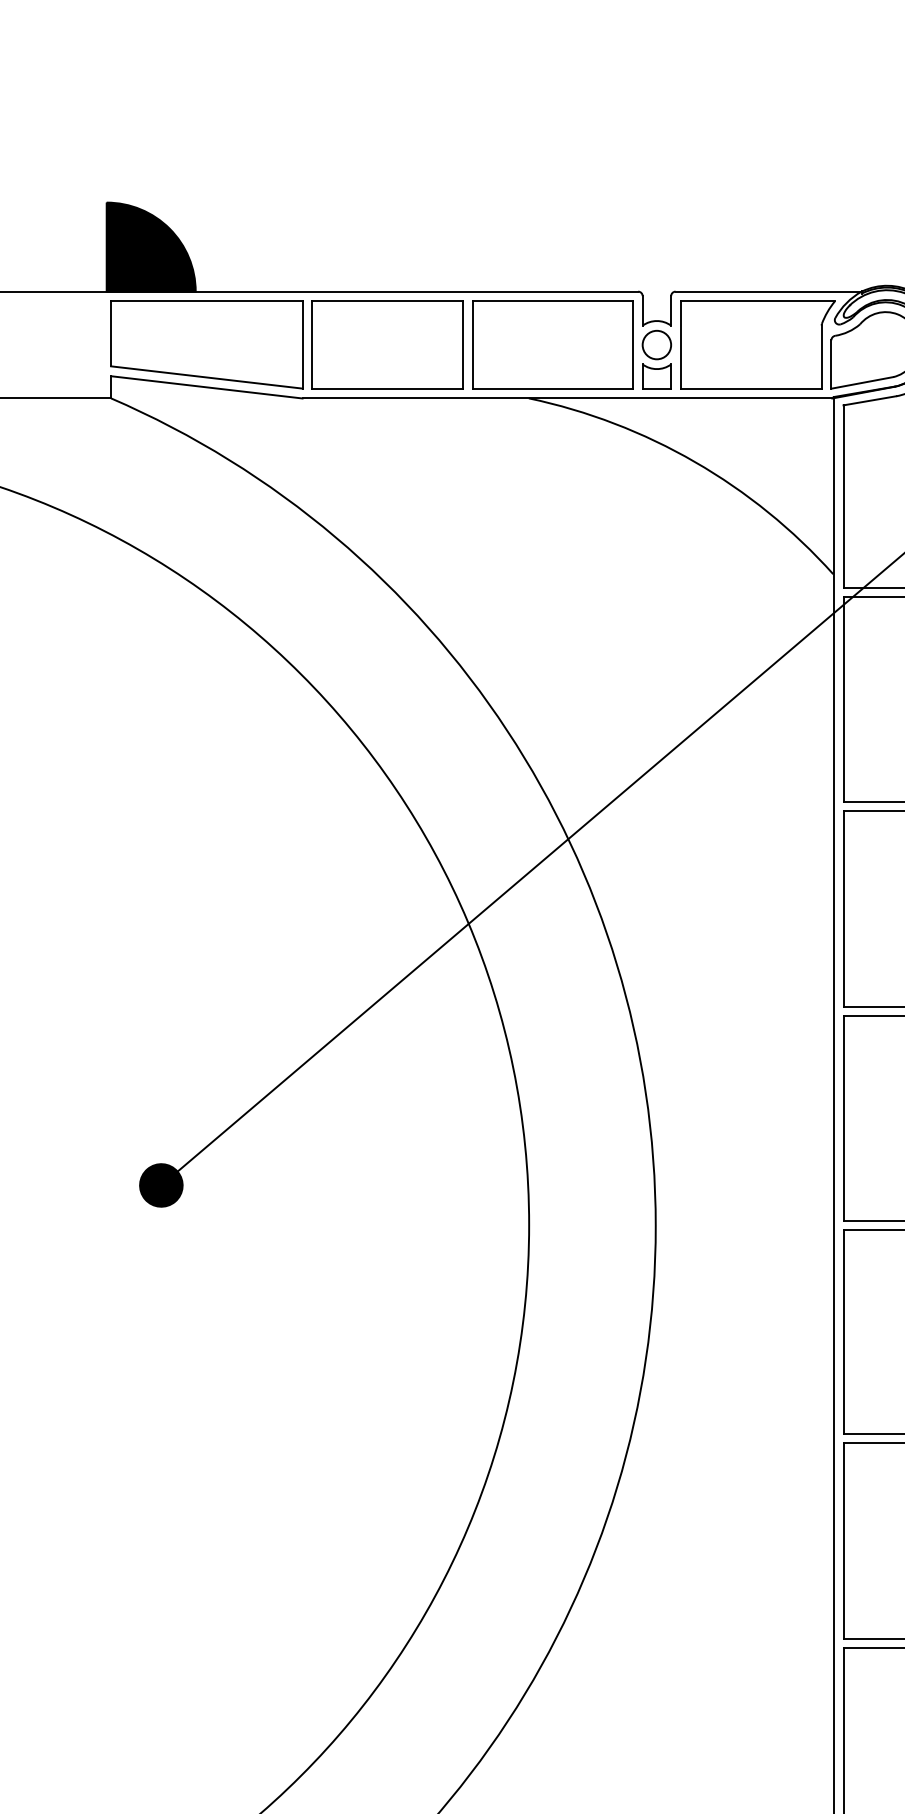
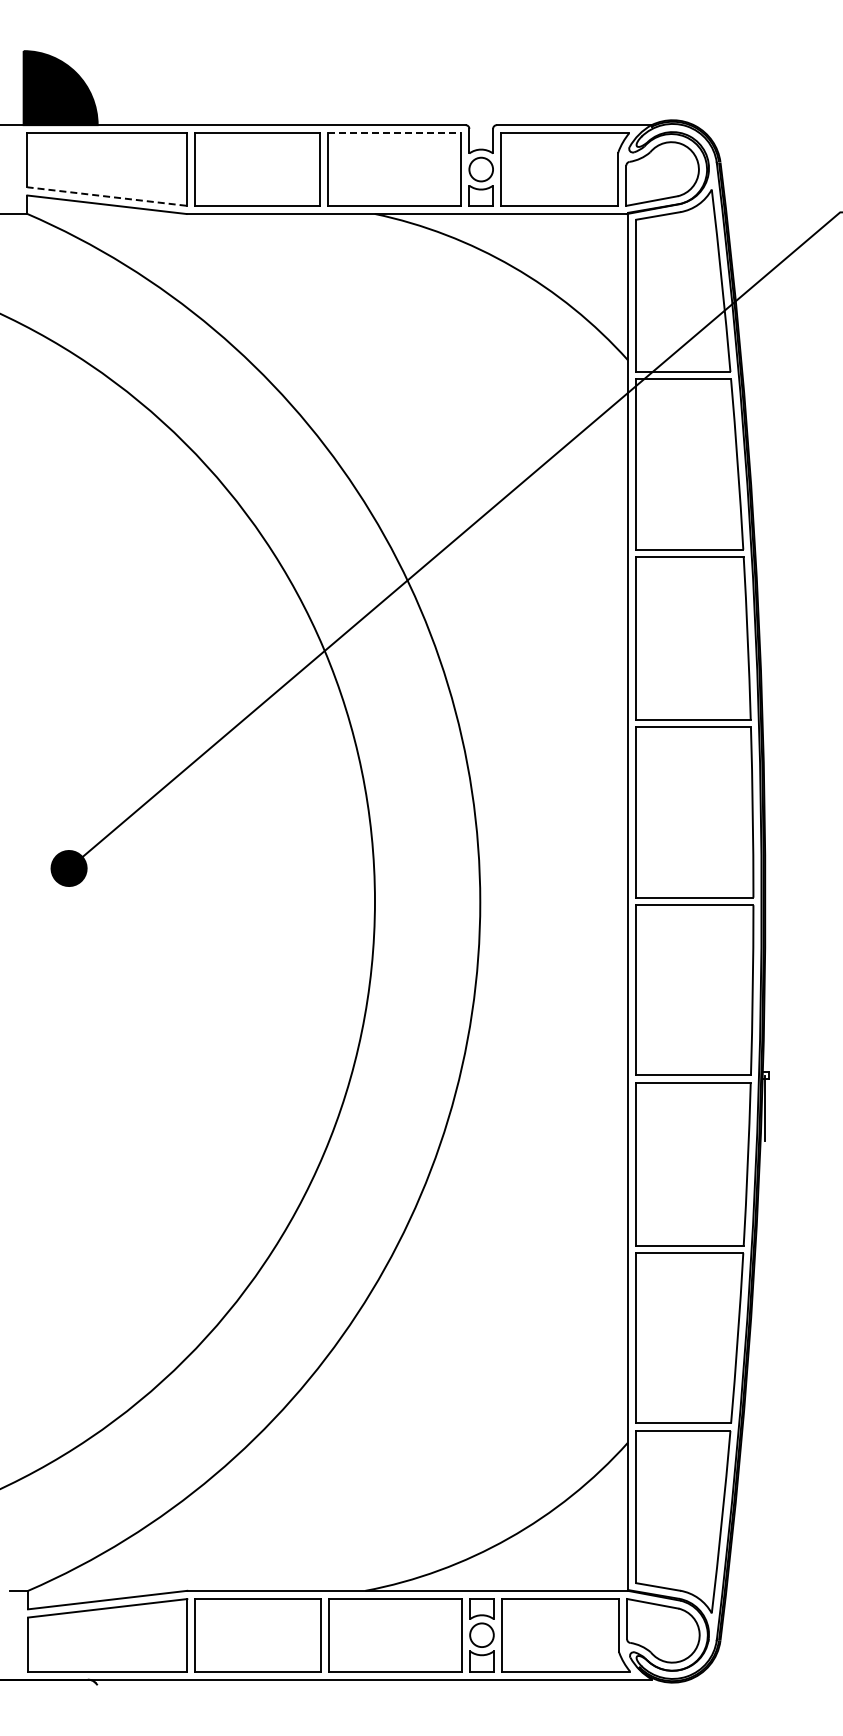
line: (552, 301) -> (394, 133), solid -> dashed
line: (206, 377) -> (106, 196), solid -> dashed

